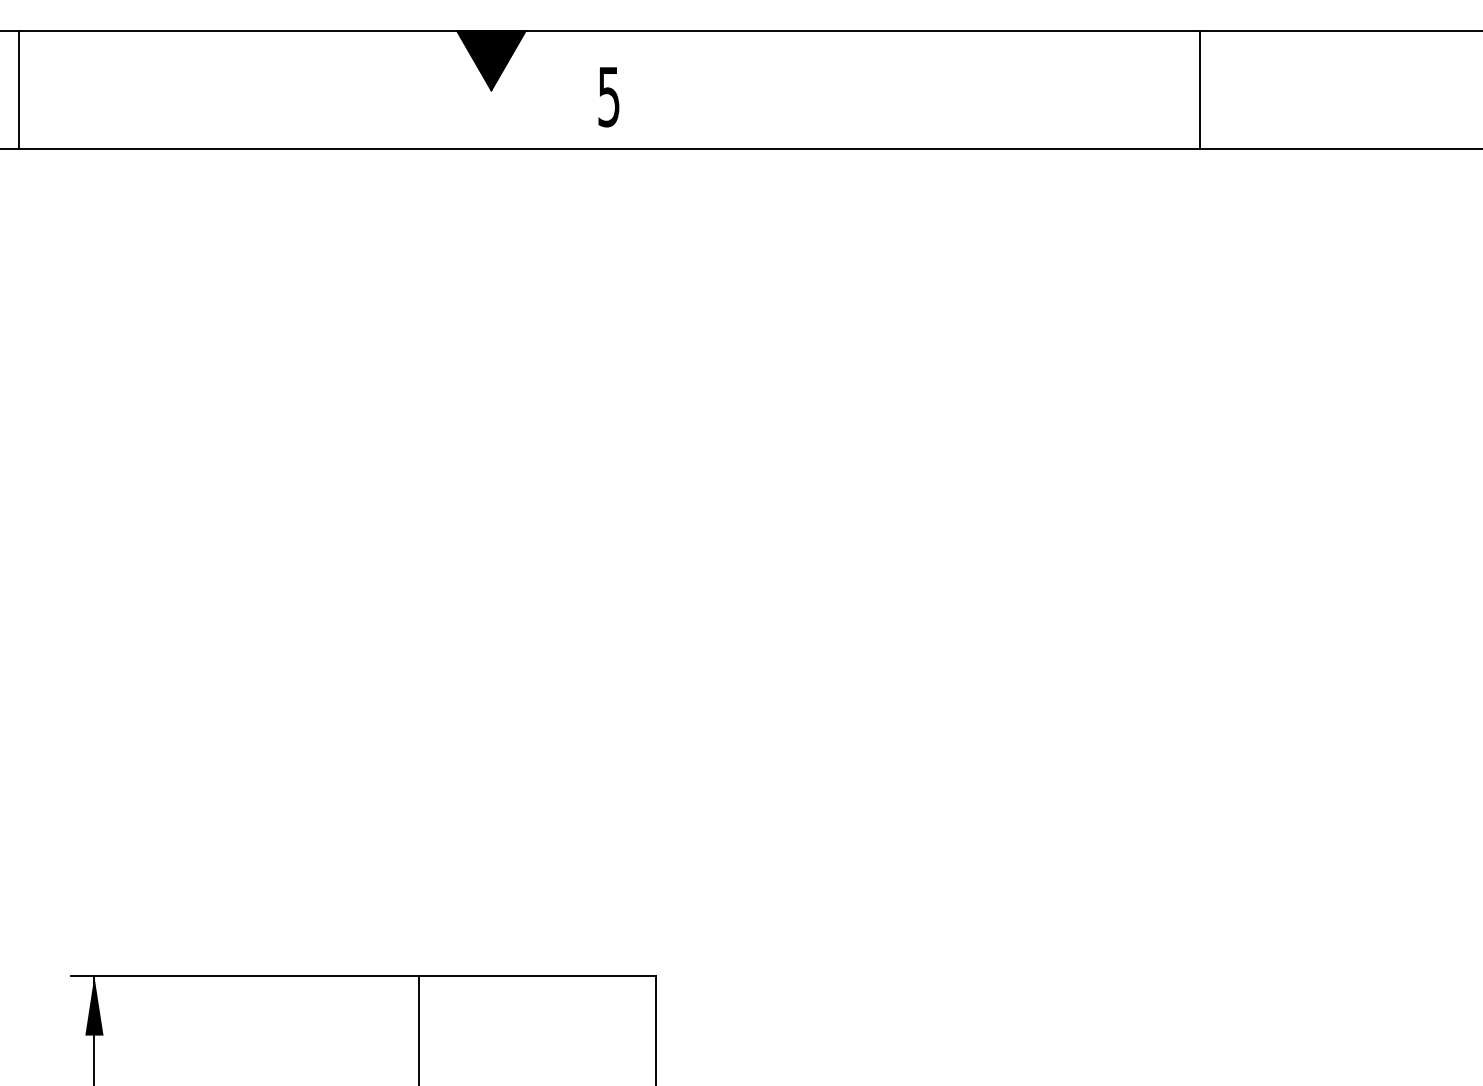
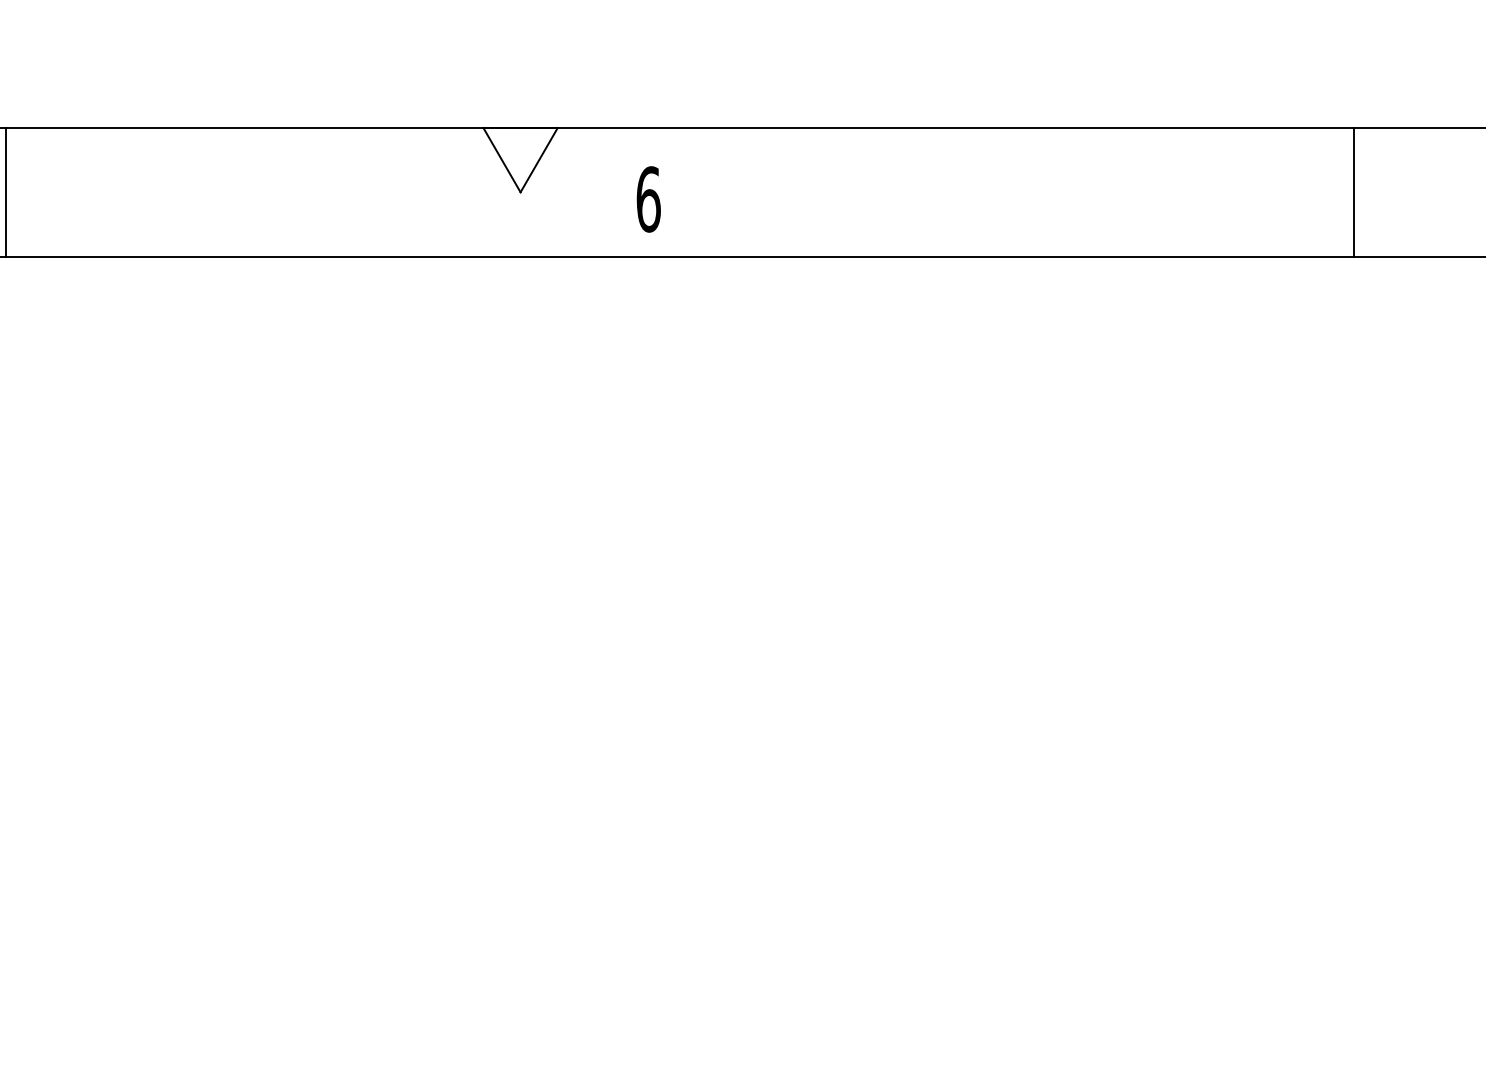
fill: (491, 60) -> (520, 159), removed
line: (1200, 90) -> (1354, 192), moved
text: (609, 96) -> (649, 199), 5 -> 6

